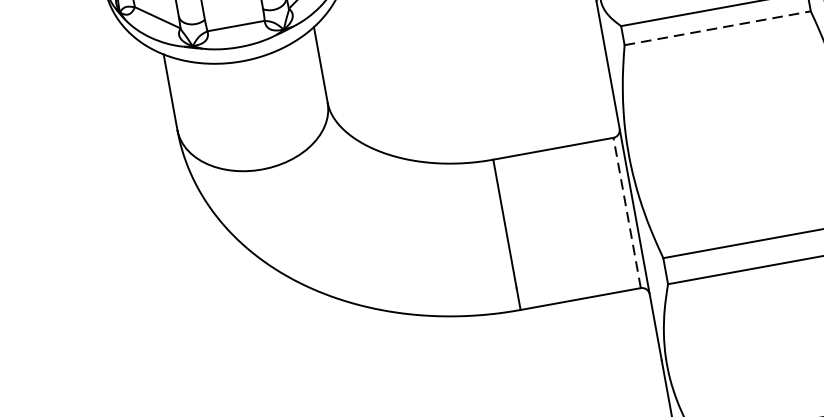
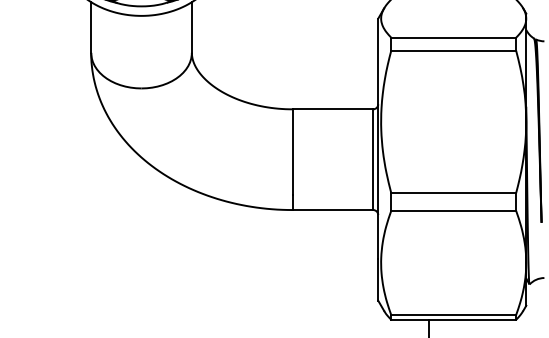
line: (718, 28) -> (454, 50), dashed -> solid
line: (627, 212) -> (373, 159), dashed -> solid

